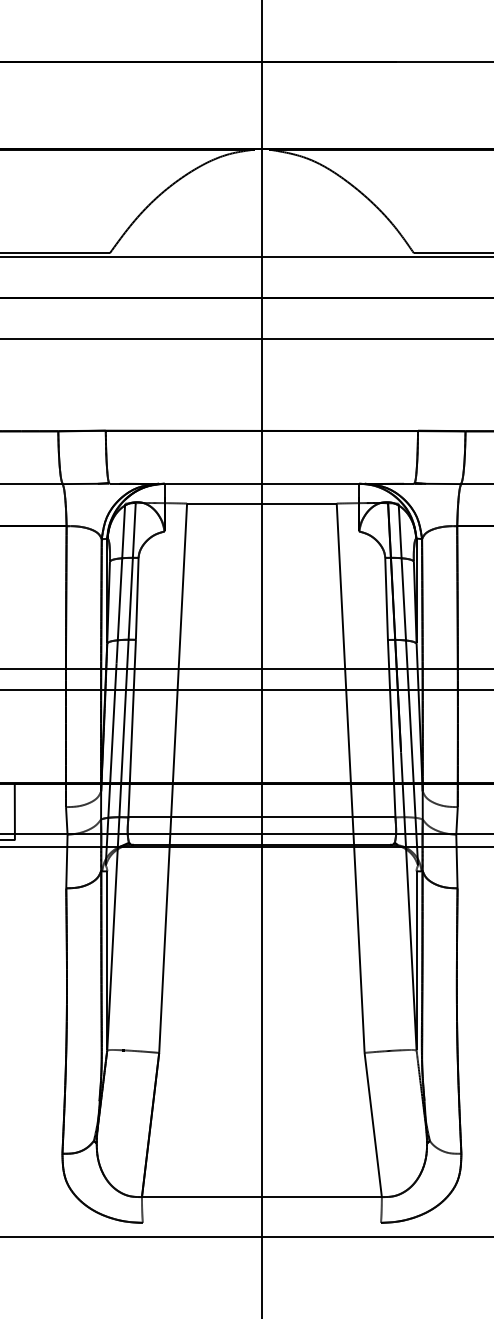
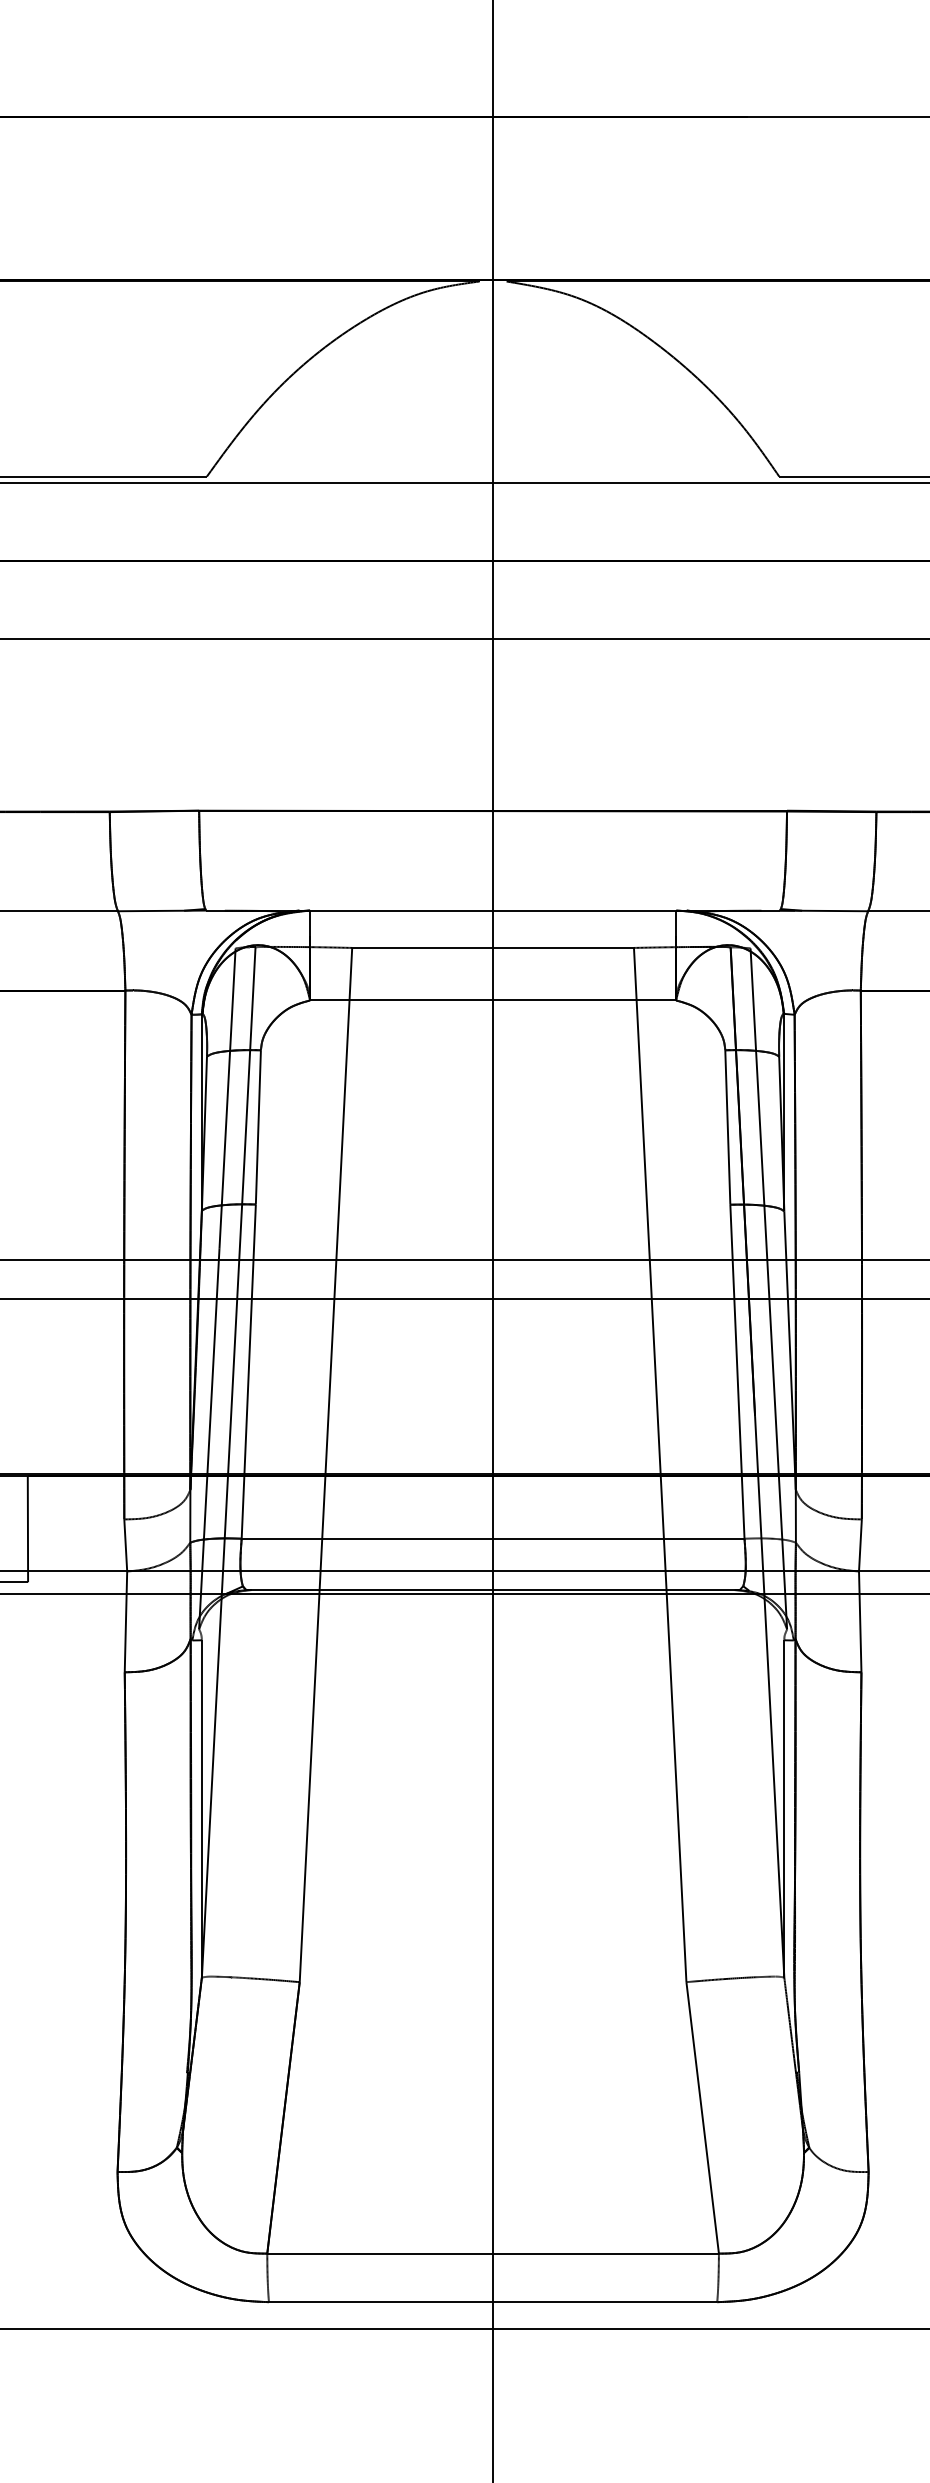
line: (261, 531) -> (492, 1000), added
line: (261, 1222) -> (492, 2301), added

